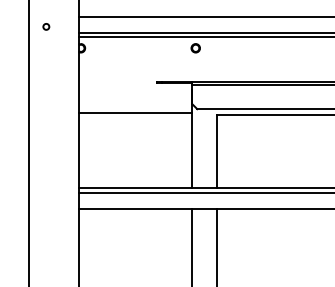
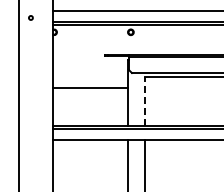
line: (135, 112) -> (90, 87), moved
line: (217, 150) -> (145, 100), solid -> dashed

